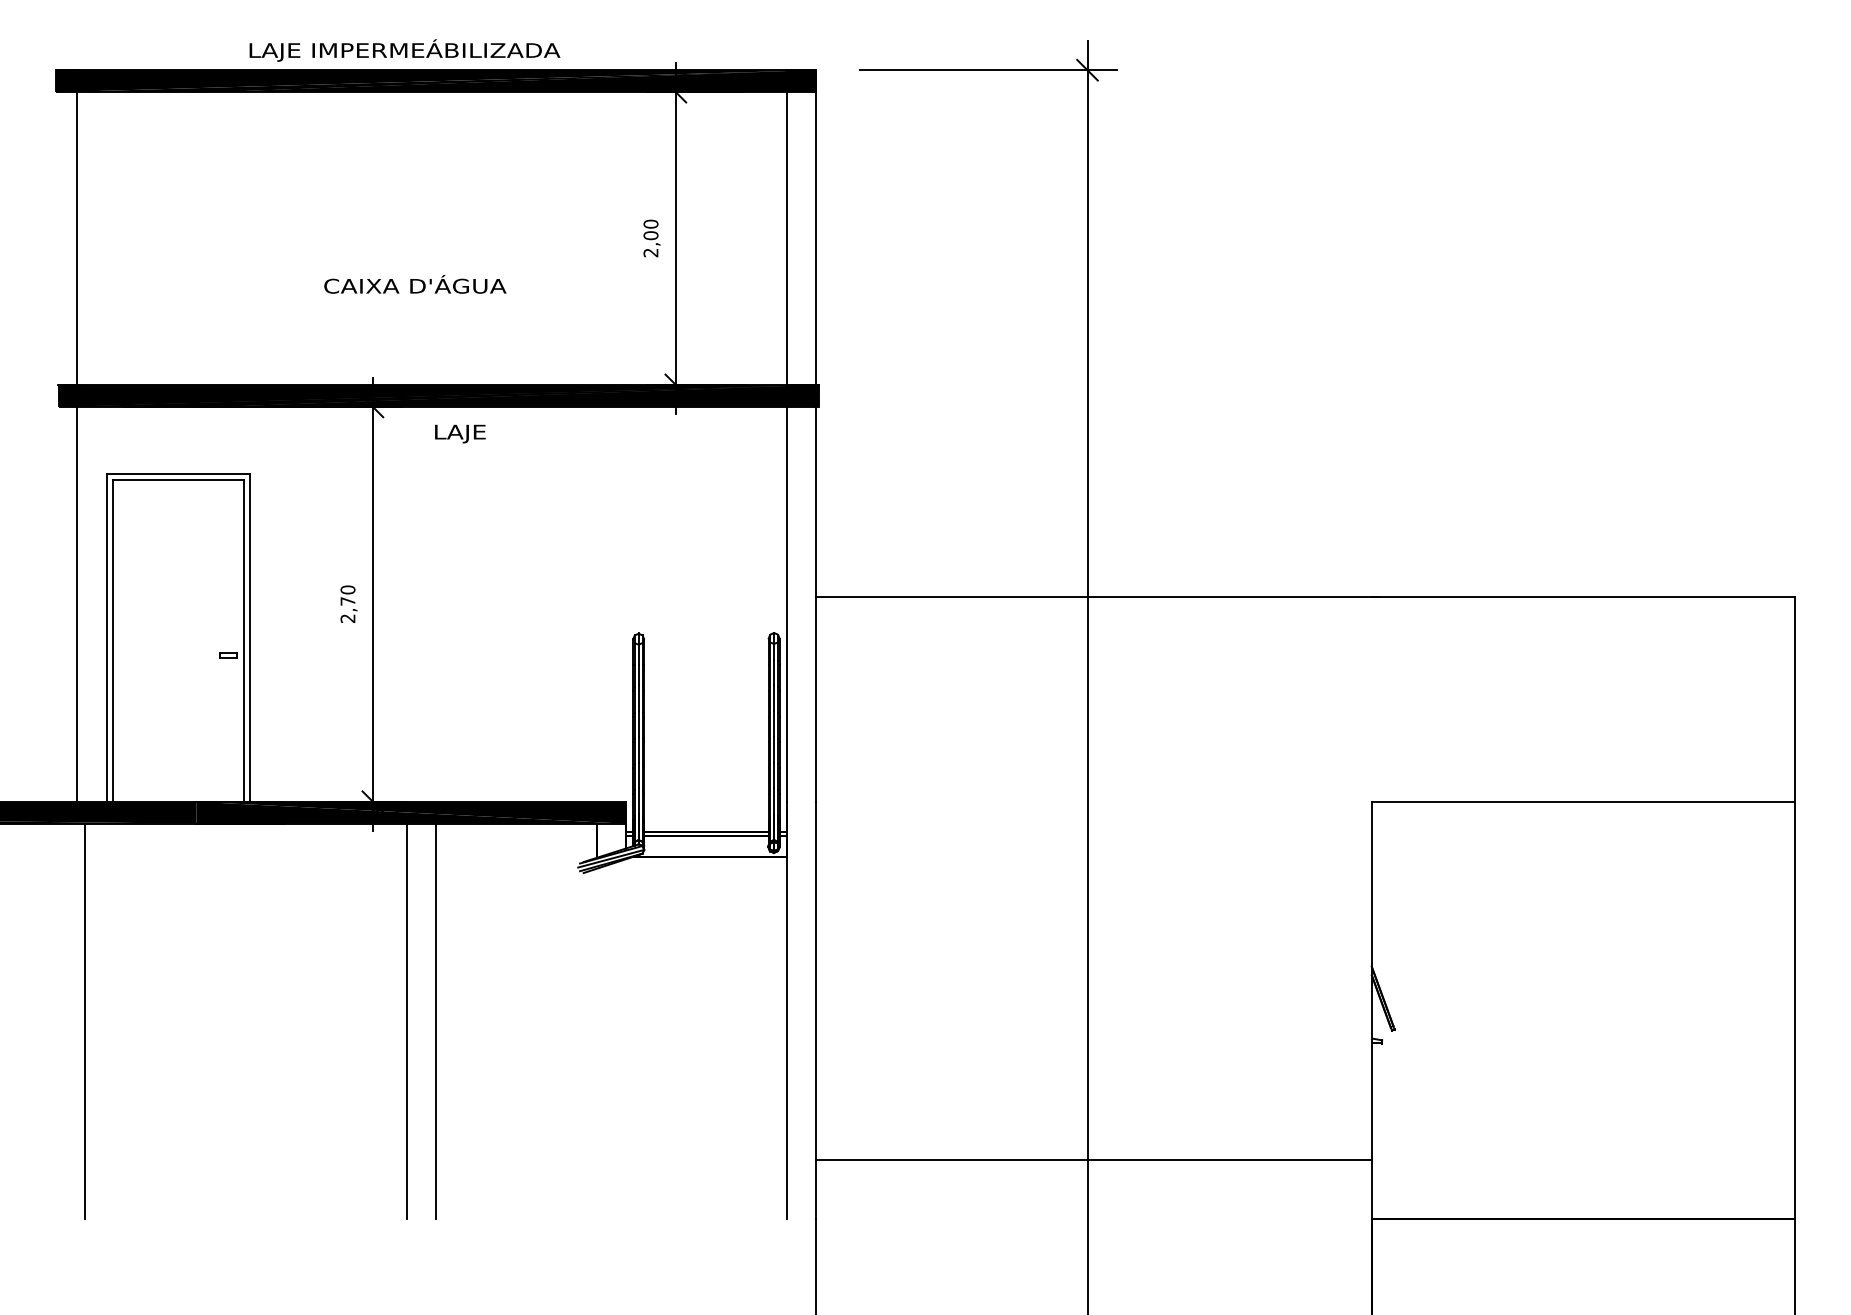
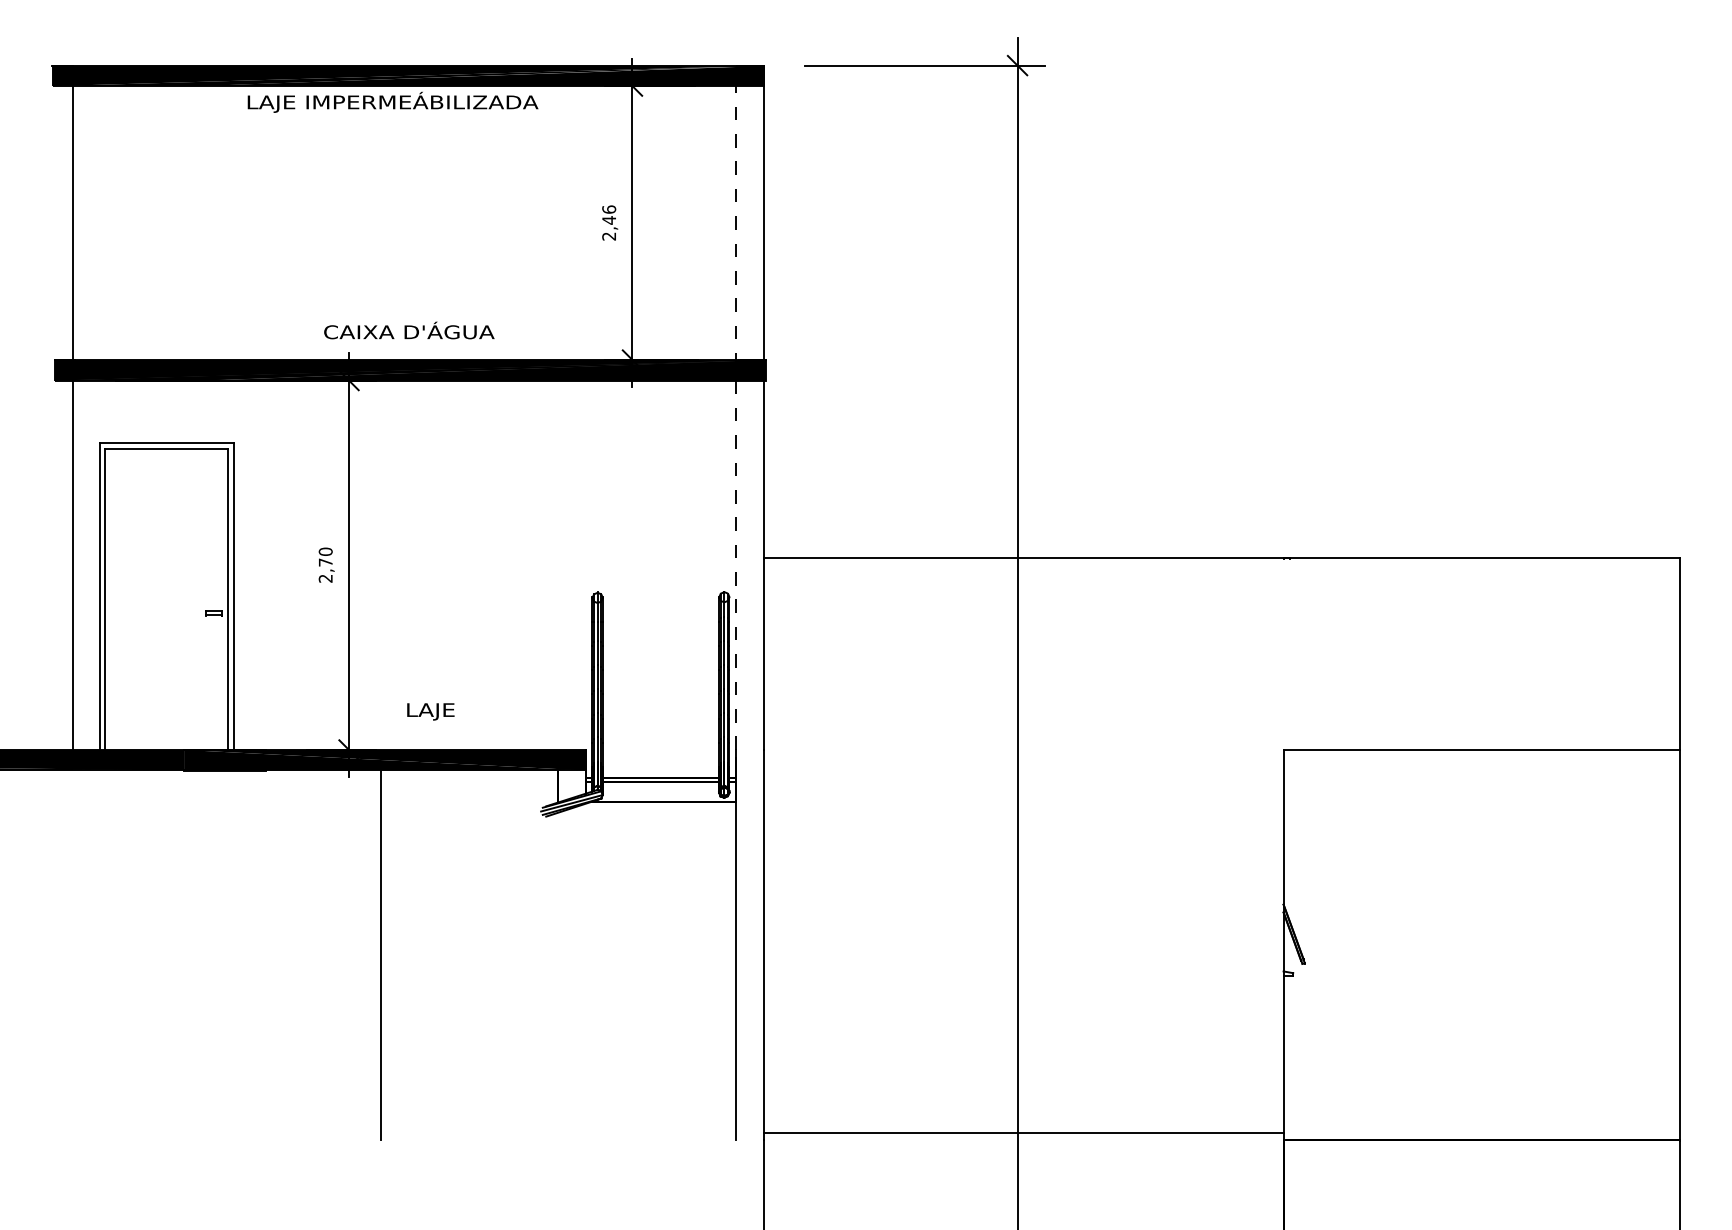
text: (404, 50) -> (392, 102), moved
text: (650, 229) -> (608, 214), 2,00 -> 2,46
text: (415, 284) -> (409, 330), moved
text: (460, 433) -> (430, 711), moved
line: (786, 436) -> (735, 408), solid -> dashed
line: (84, 1020) -> (79, 954), removed
line: (435, 1020) -> (407, 954), removed
line: (1093, 1160) -> (1023, 1133), moved

